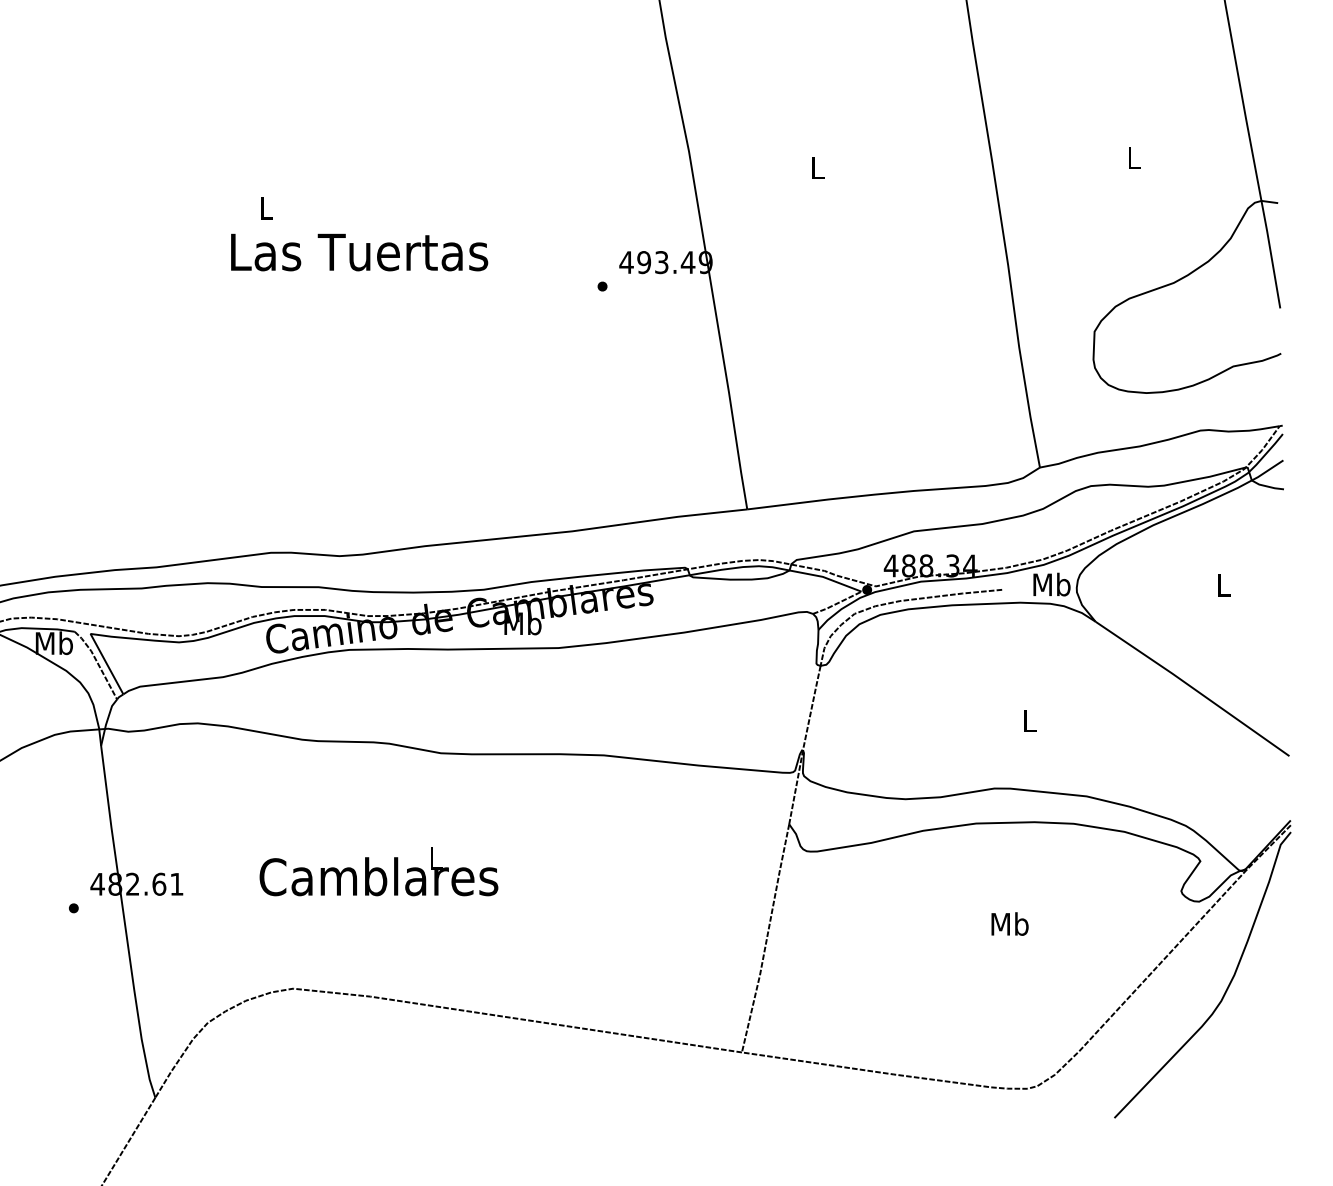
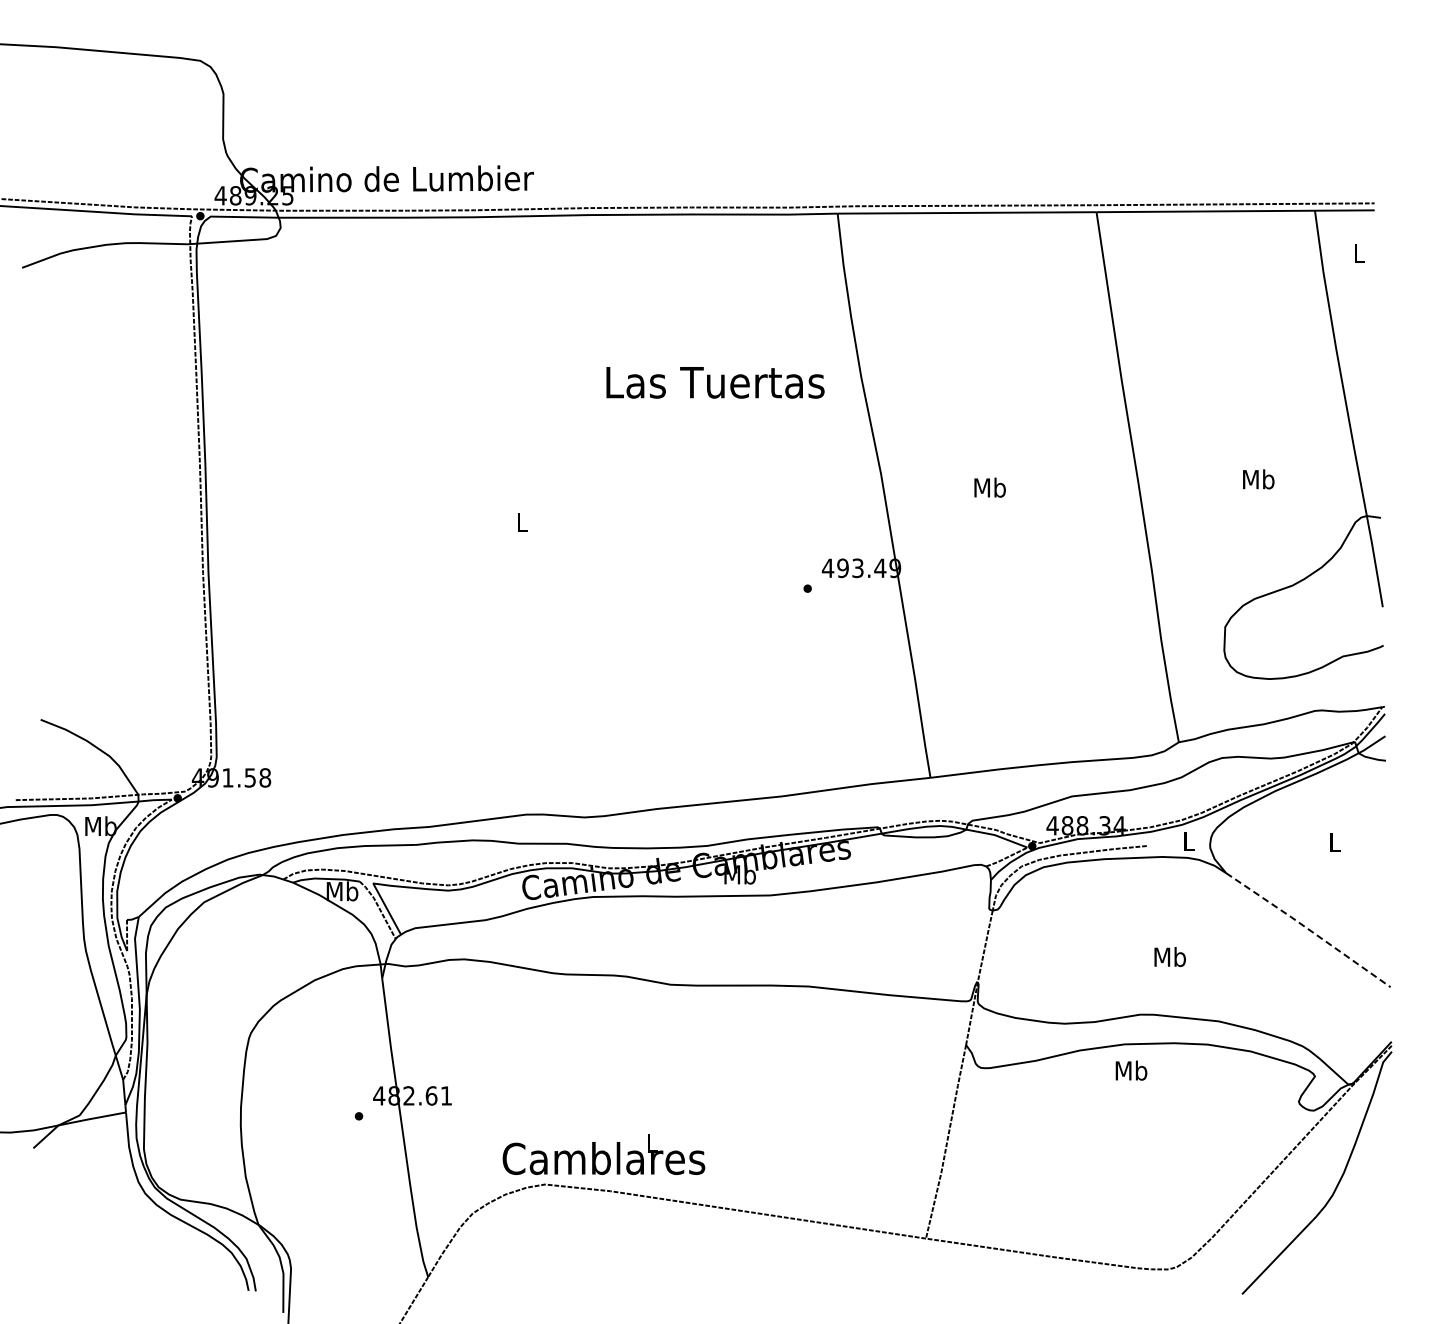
text: (1133, 157) -> (1258, 479), L -> Mb
text: (816, 167) -> (989, 487), L -> Mb
text: (359, 252) -> (715, 382), moved
text: (1051, 584) -> (1188, 841), Mb -> L
line: (1192, 688) -> (1308, 929), solid -> dashed
text: (1028, 721) -> (1169, 957), L -> Mb
text: (378, 872) -> (603, 1154), moved
text: (1010, 923) -> (1131, 1070), moved

